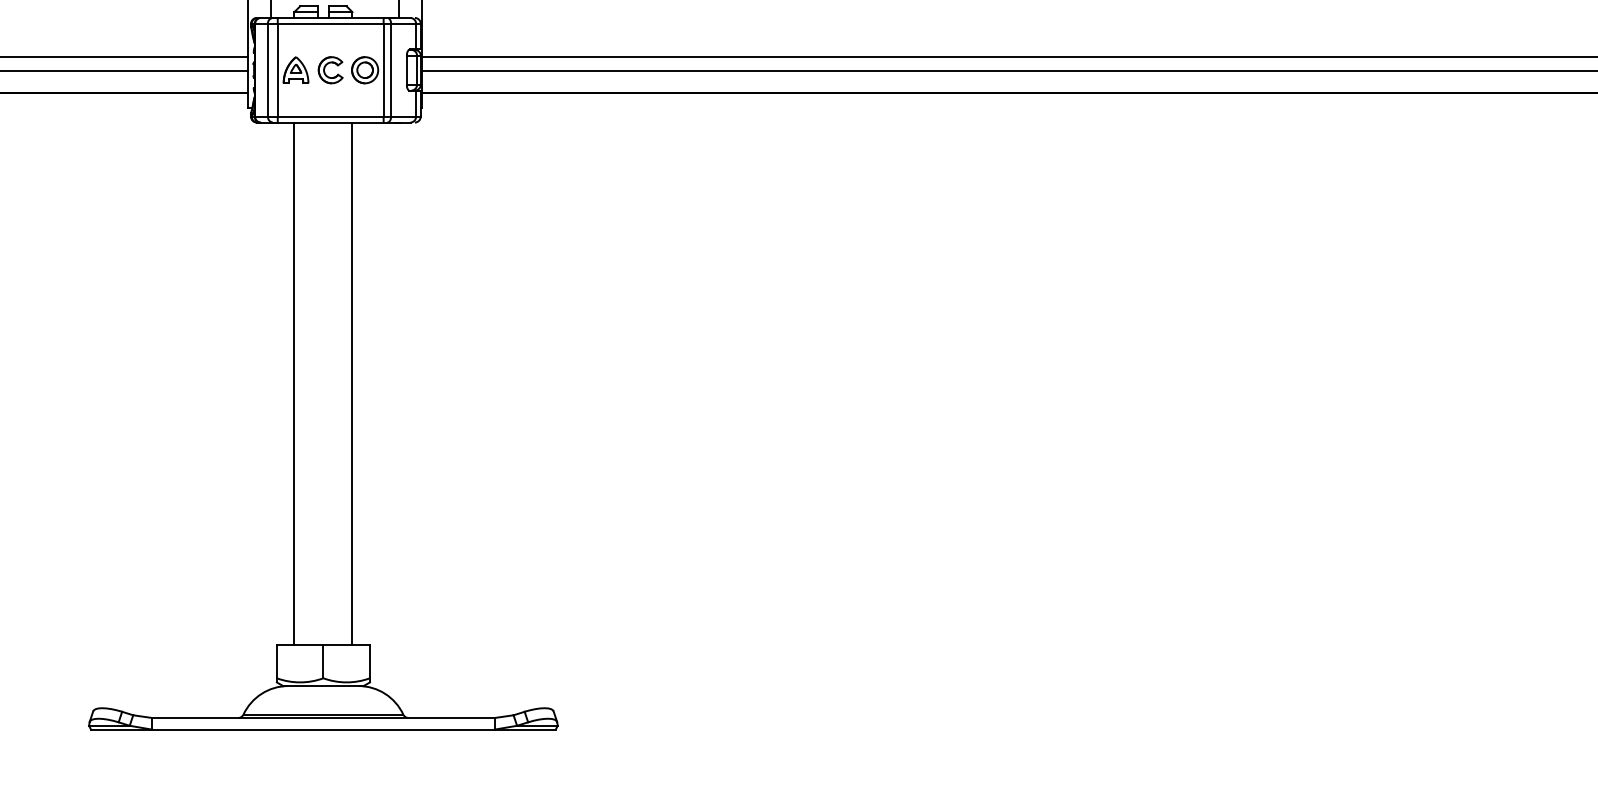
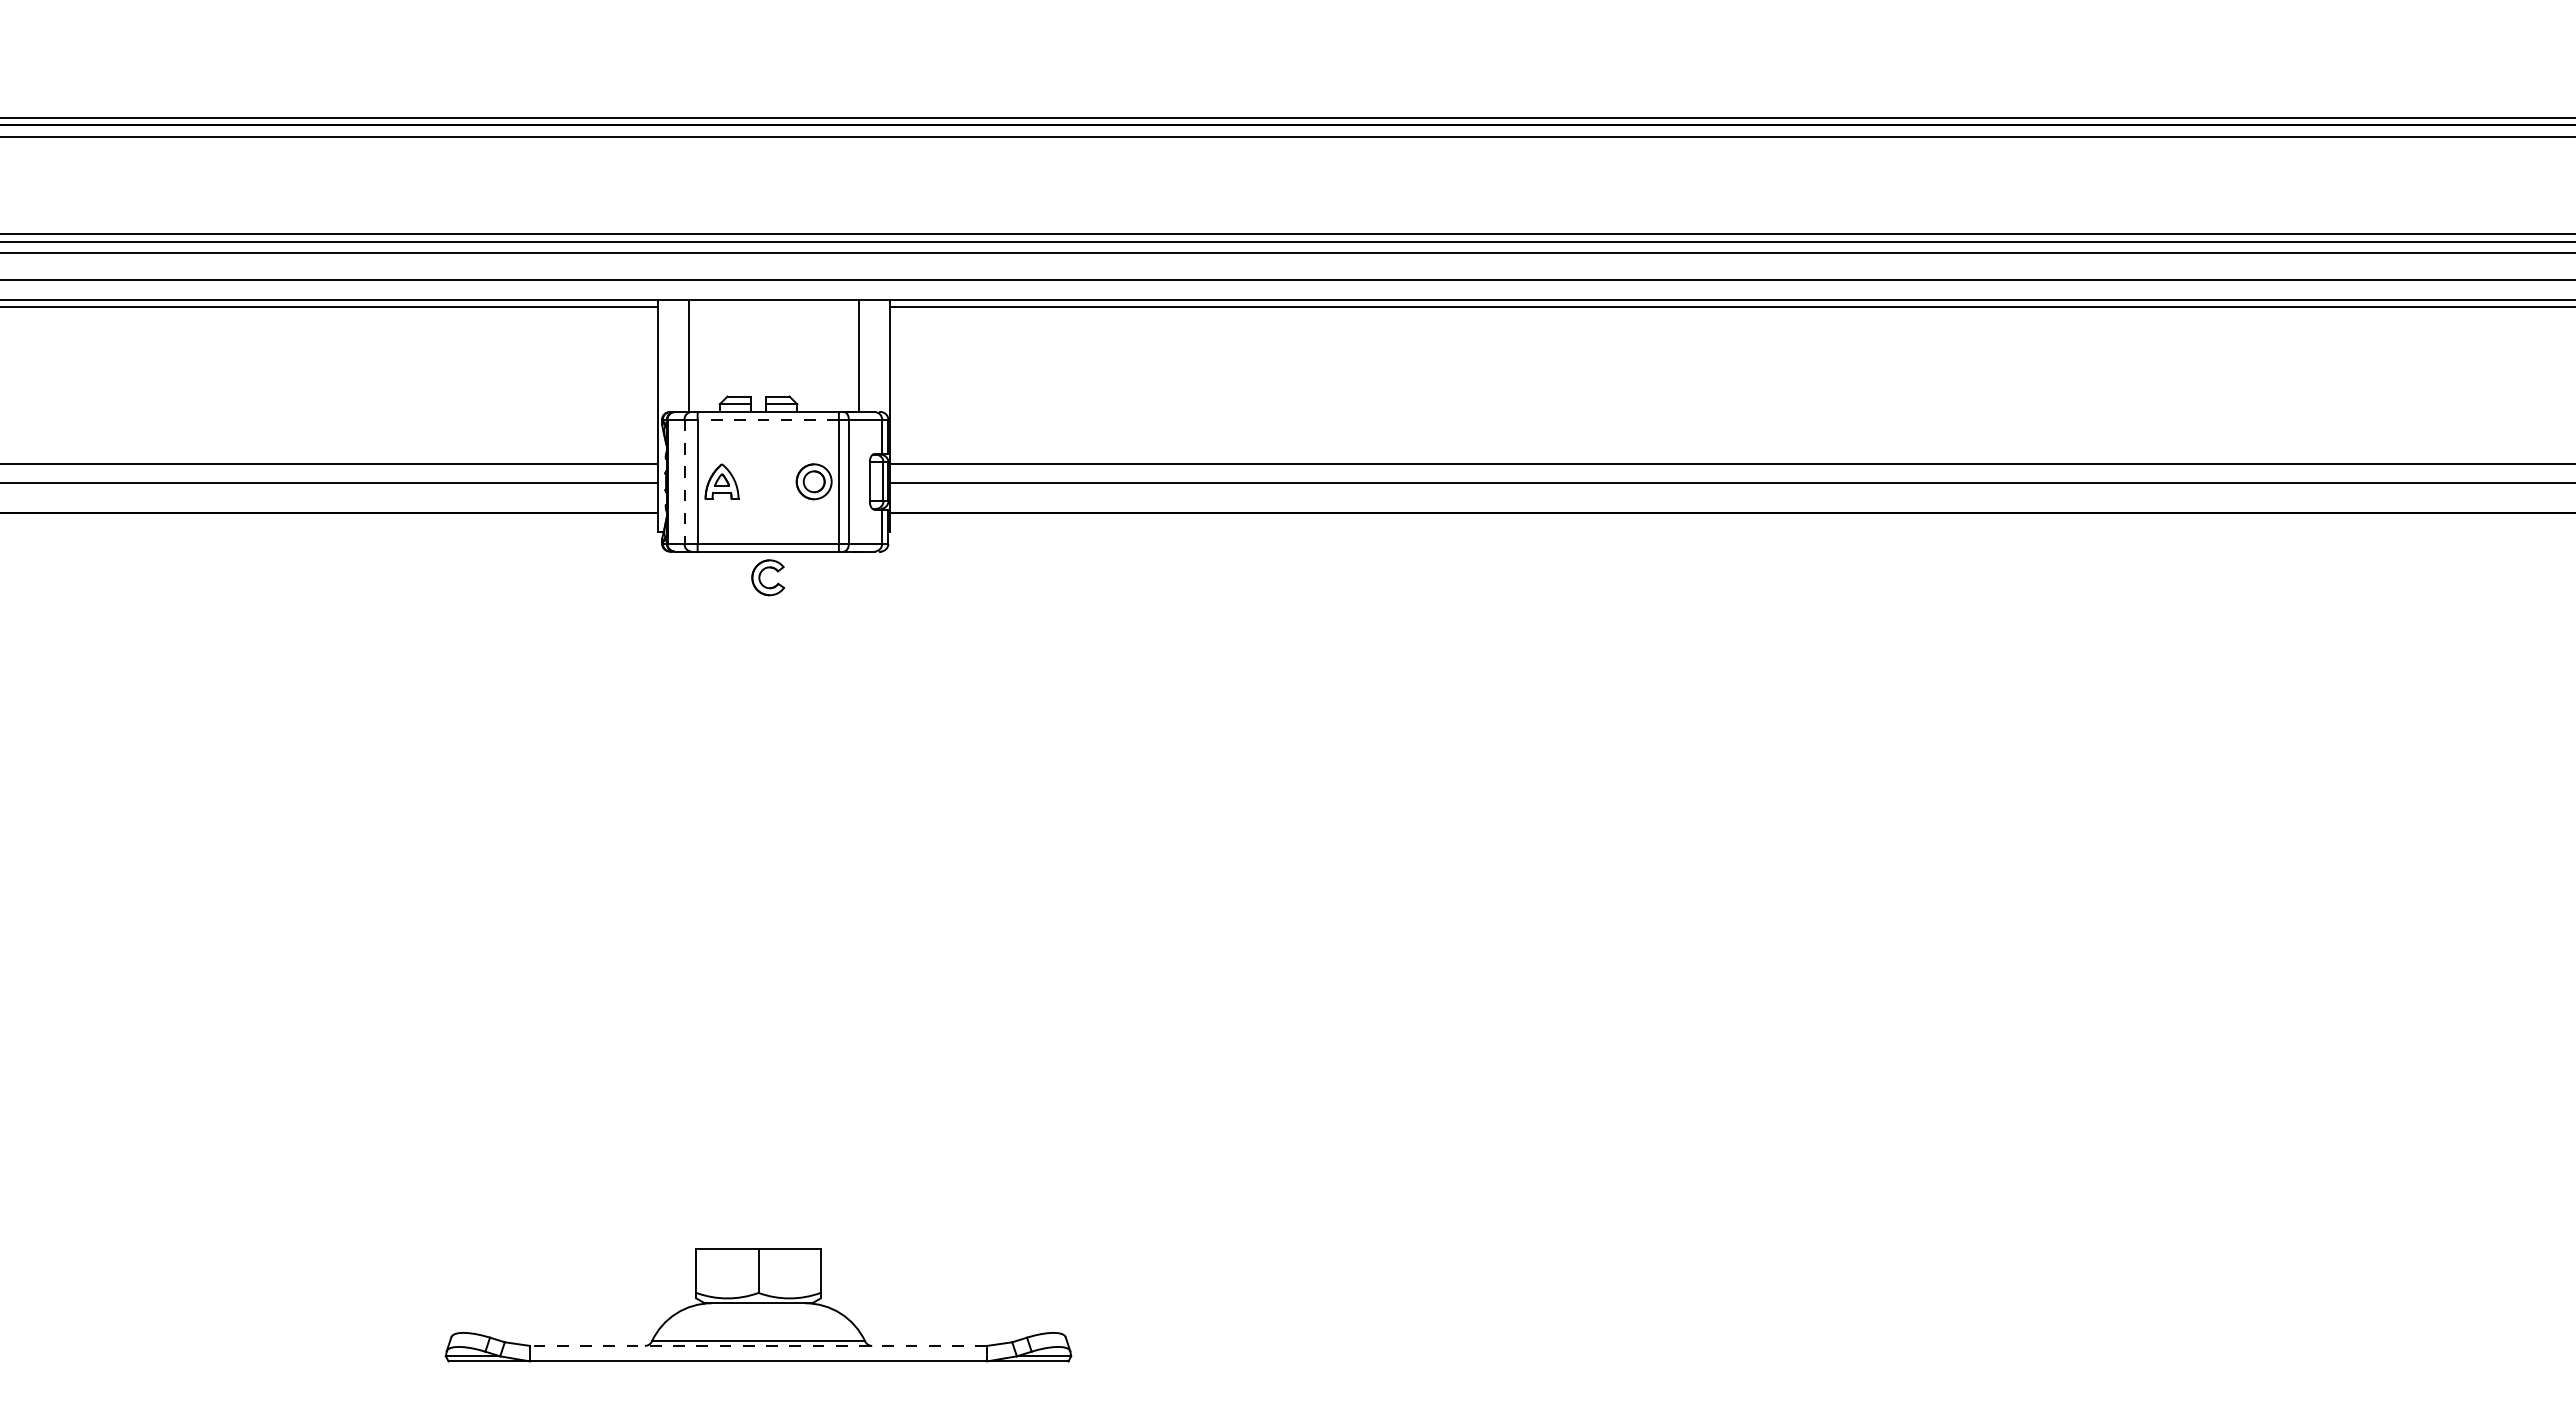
line: (330, 23) -> (768, 419), solid -> dashed
line: (267, 70) -> (684, 481), solid -> dashed
part: (324, 70) -> (760, 577), moved
line: (294, 384) -> (719, 900), removed
line: (352, 384) -> (797, 900), removed
line: (323, 717) -> (758, 1345), solid -> dashed

